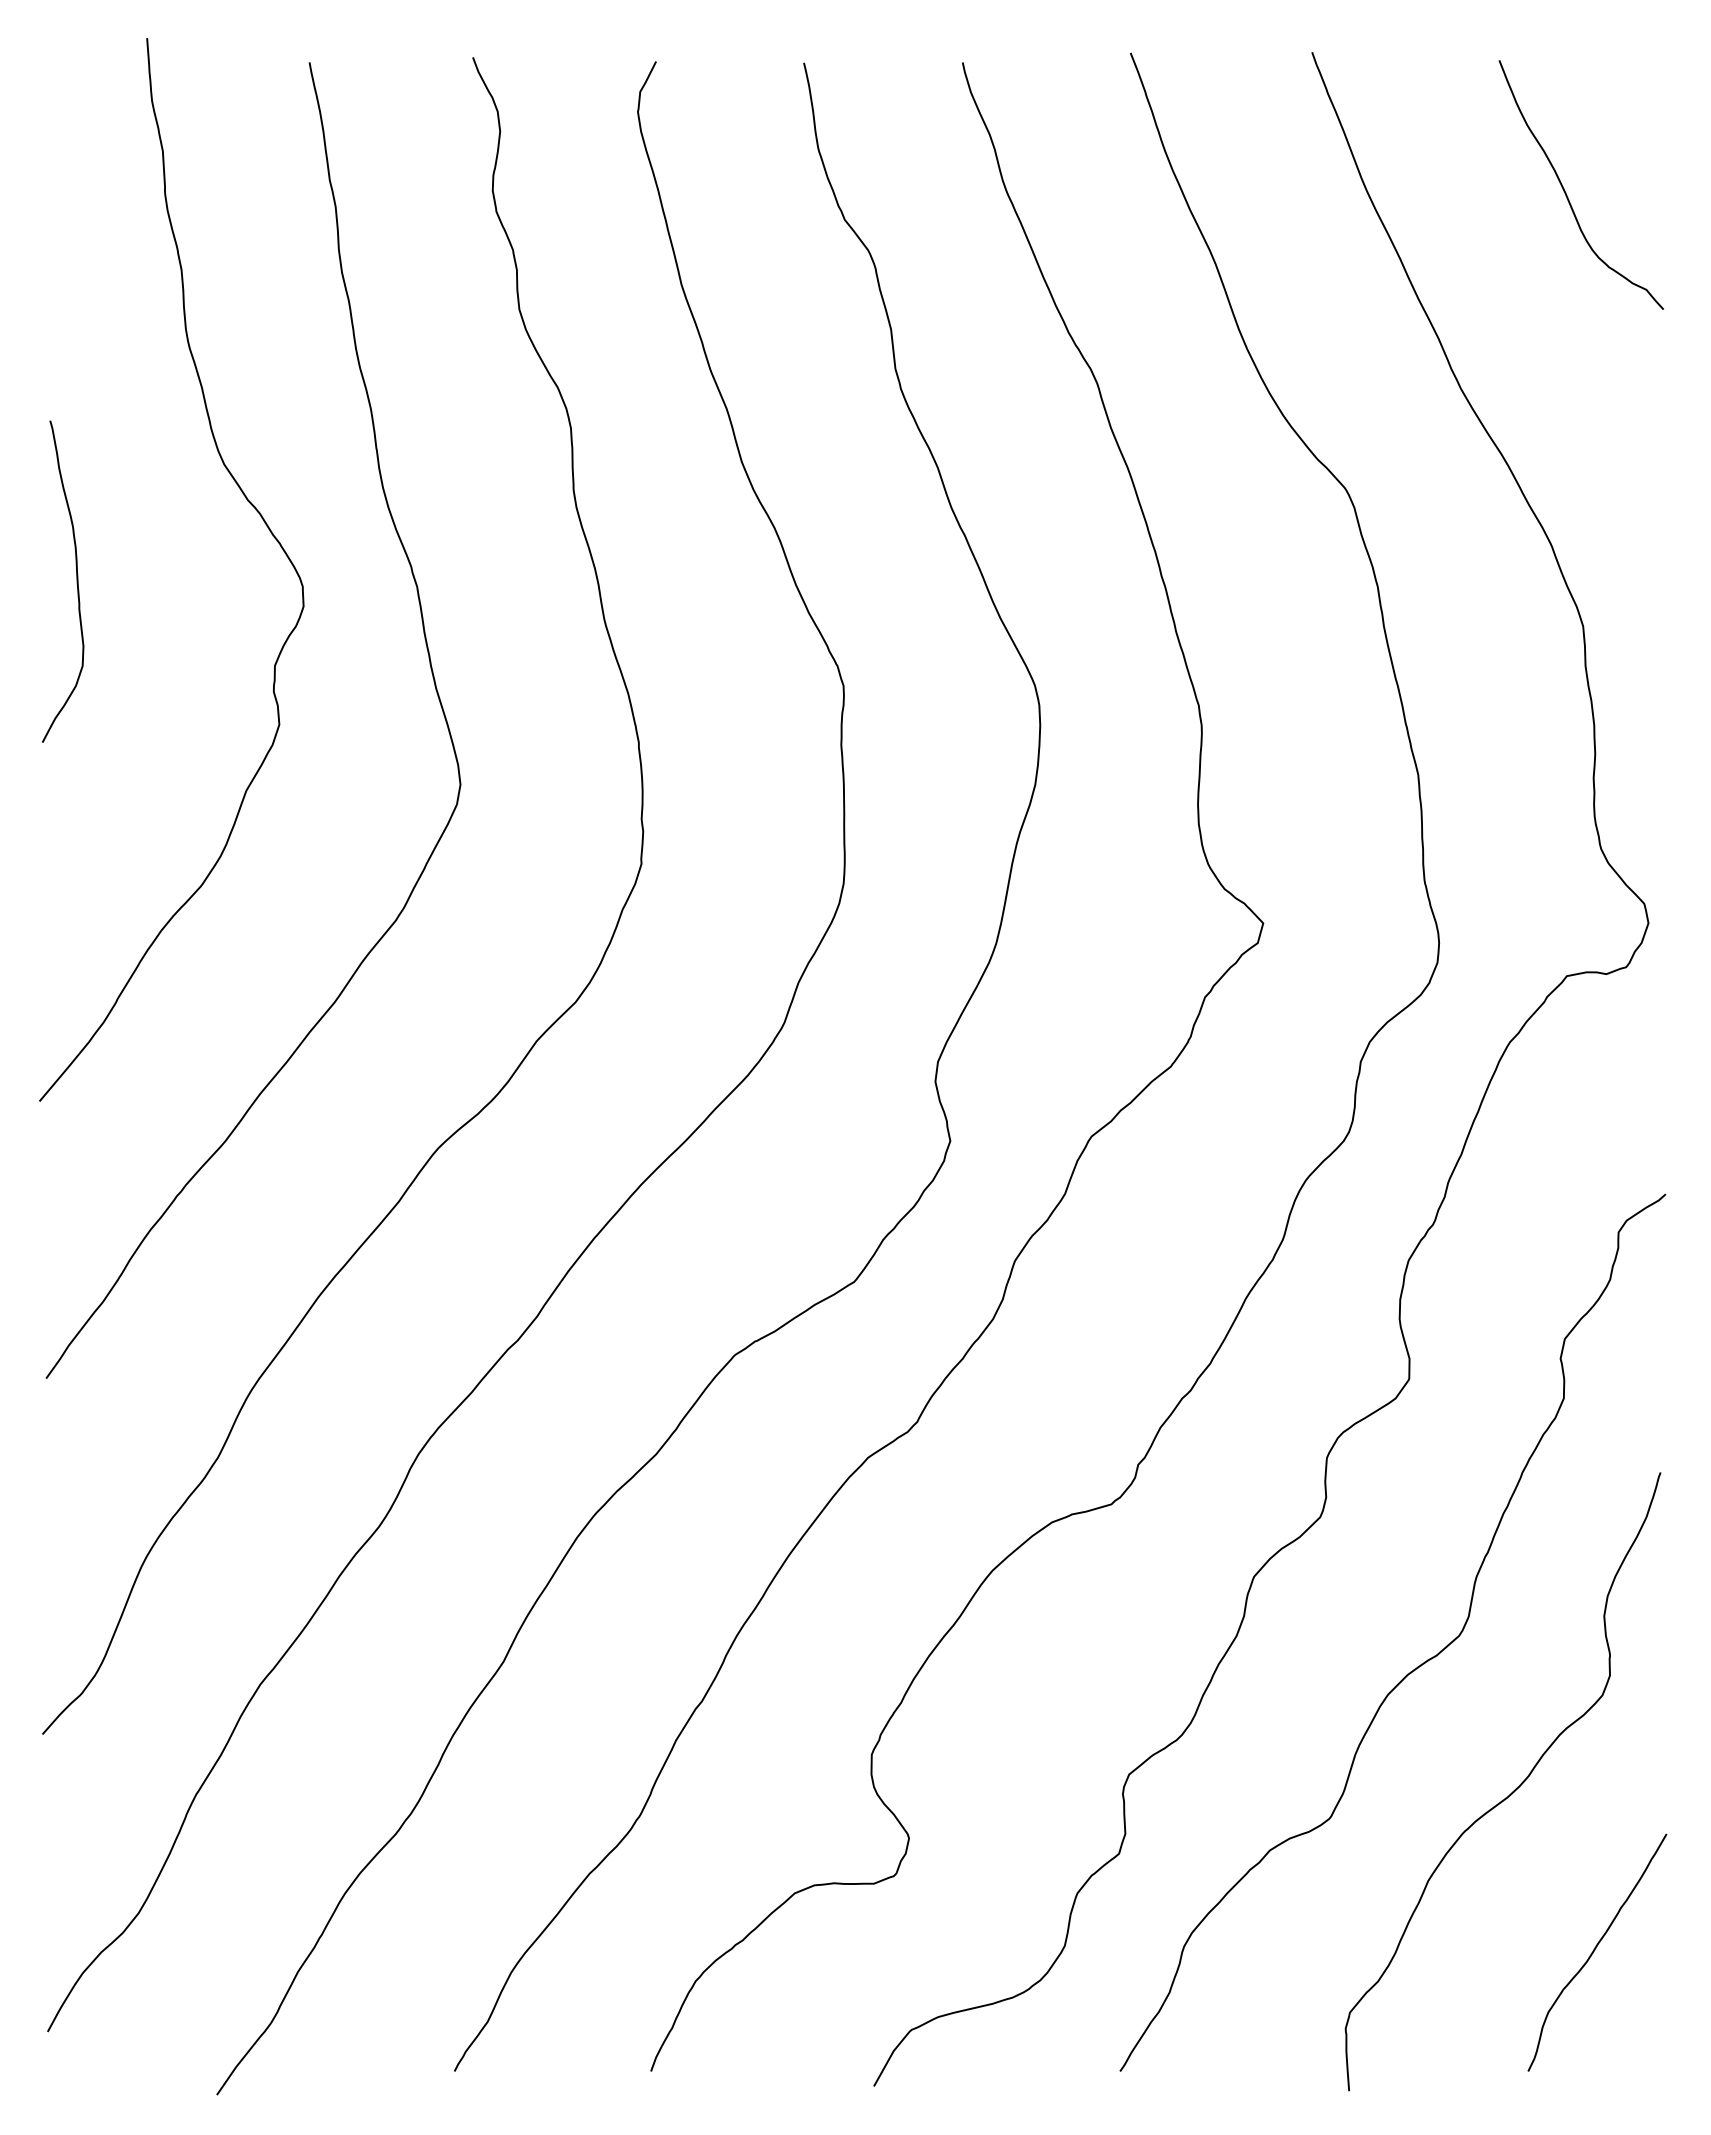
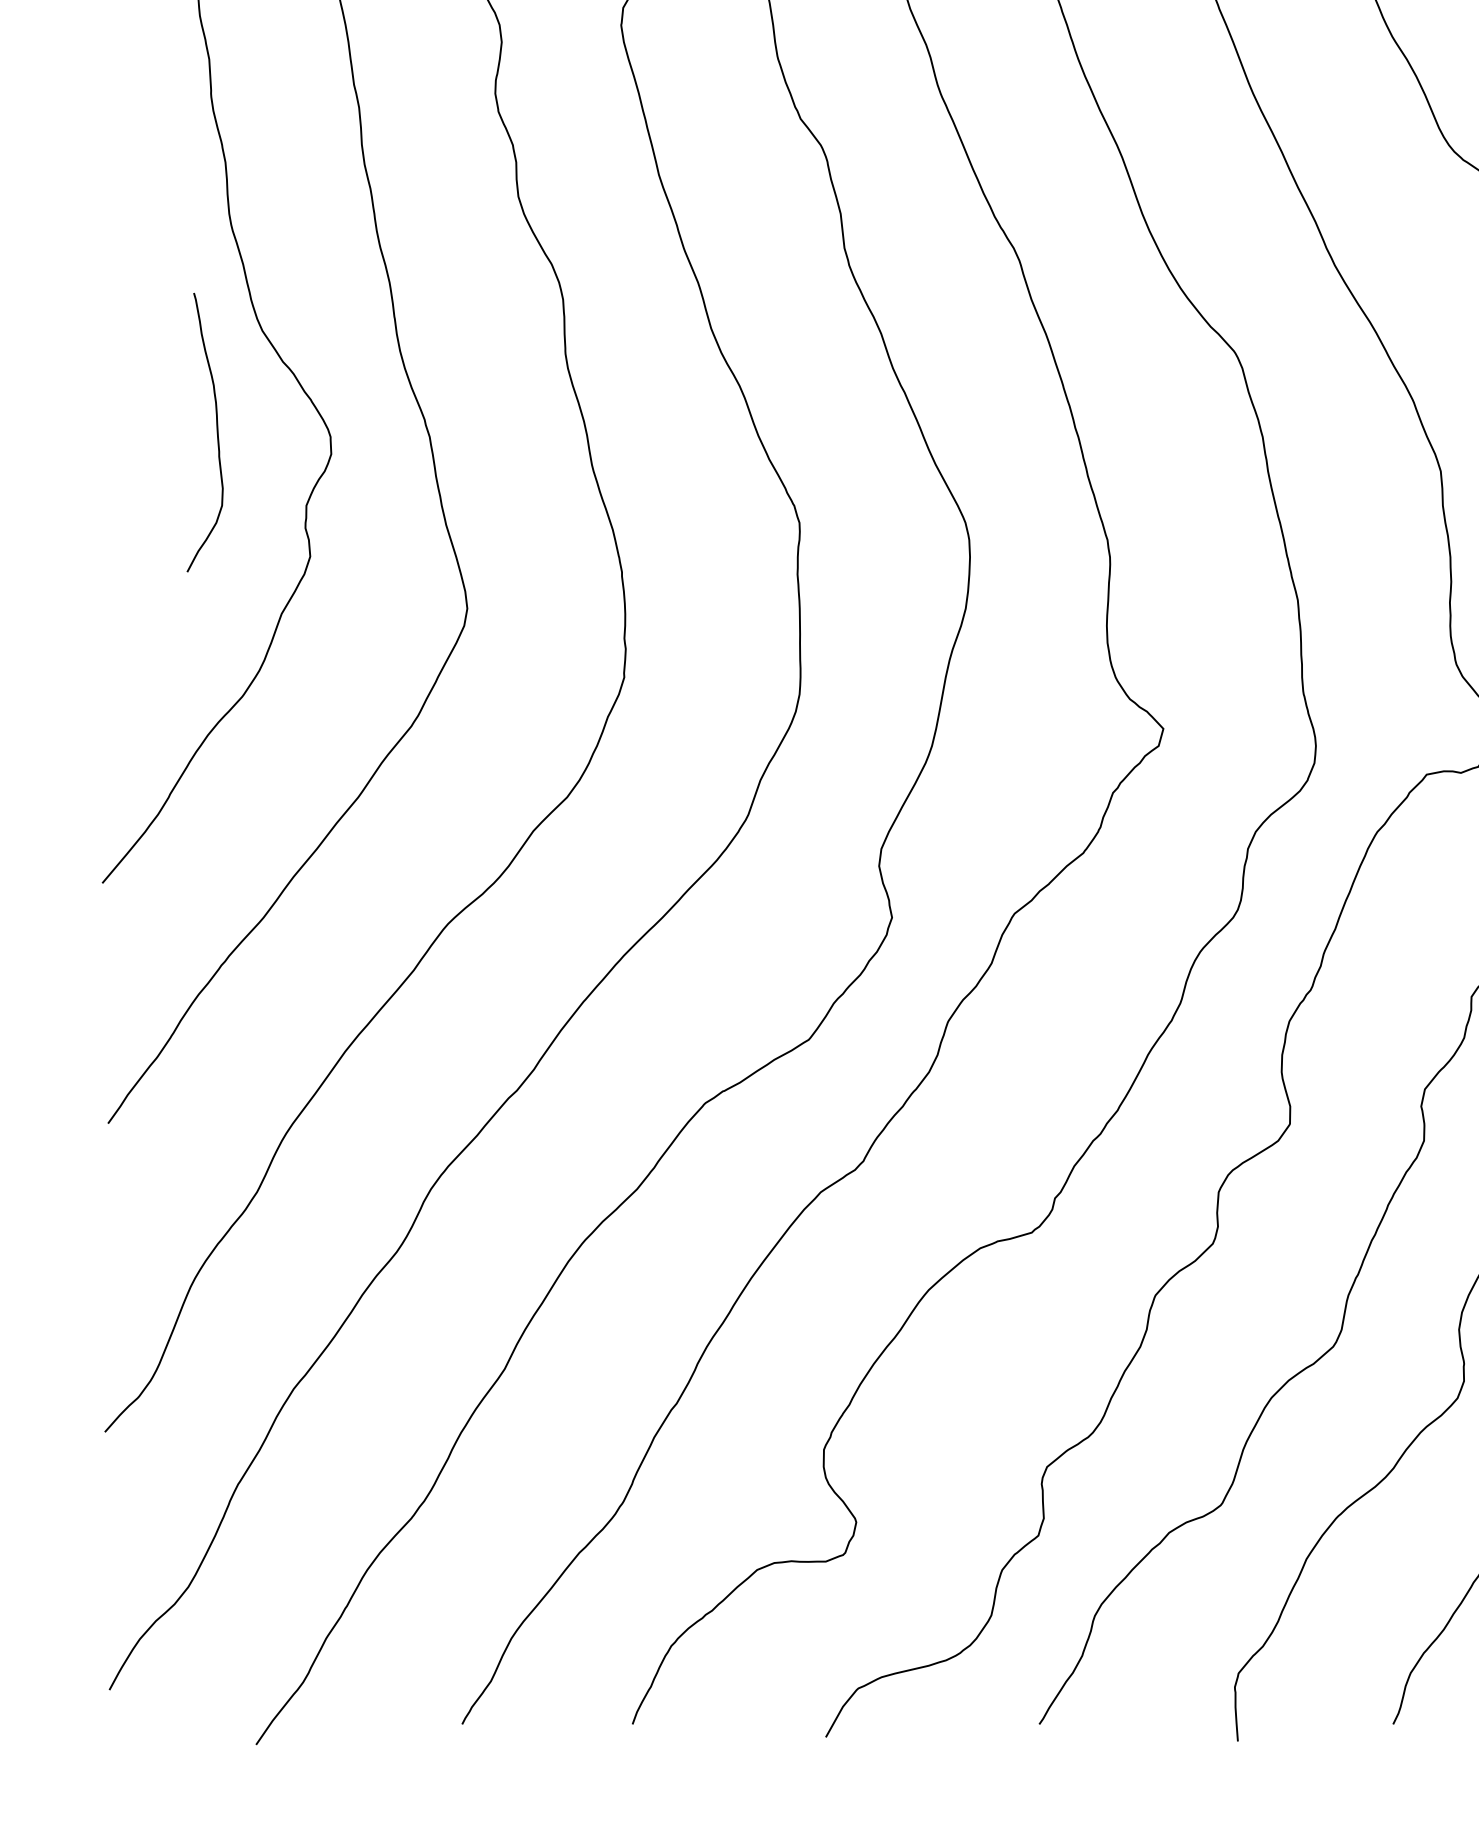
curve: (76, 581) -> (216, 432), moved

